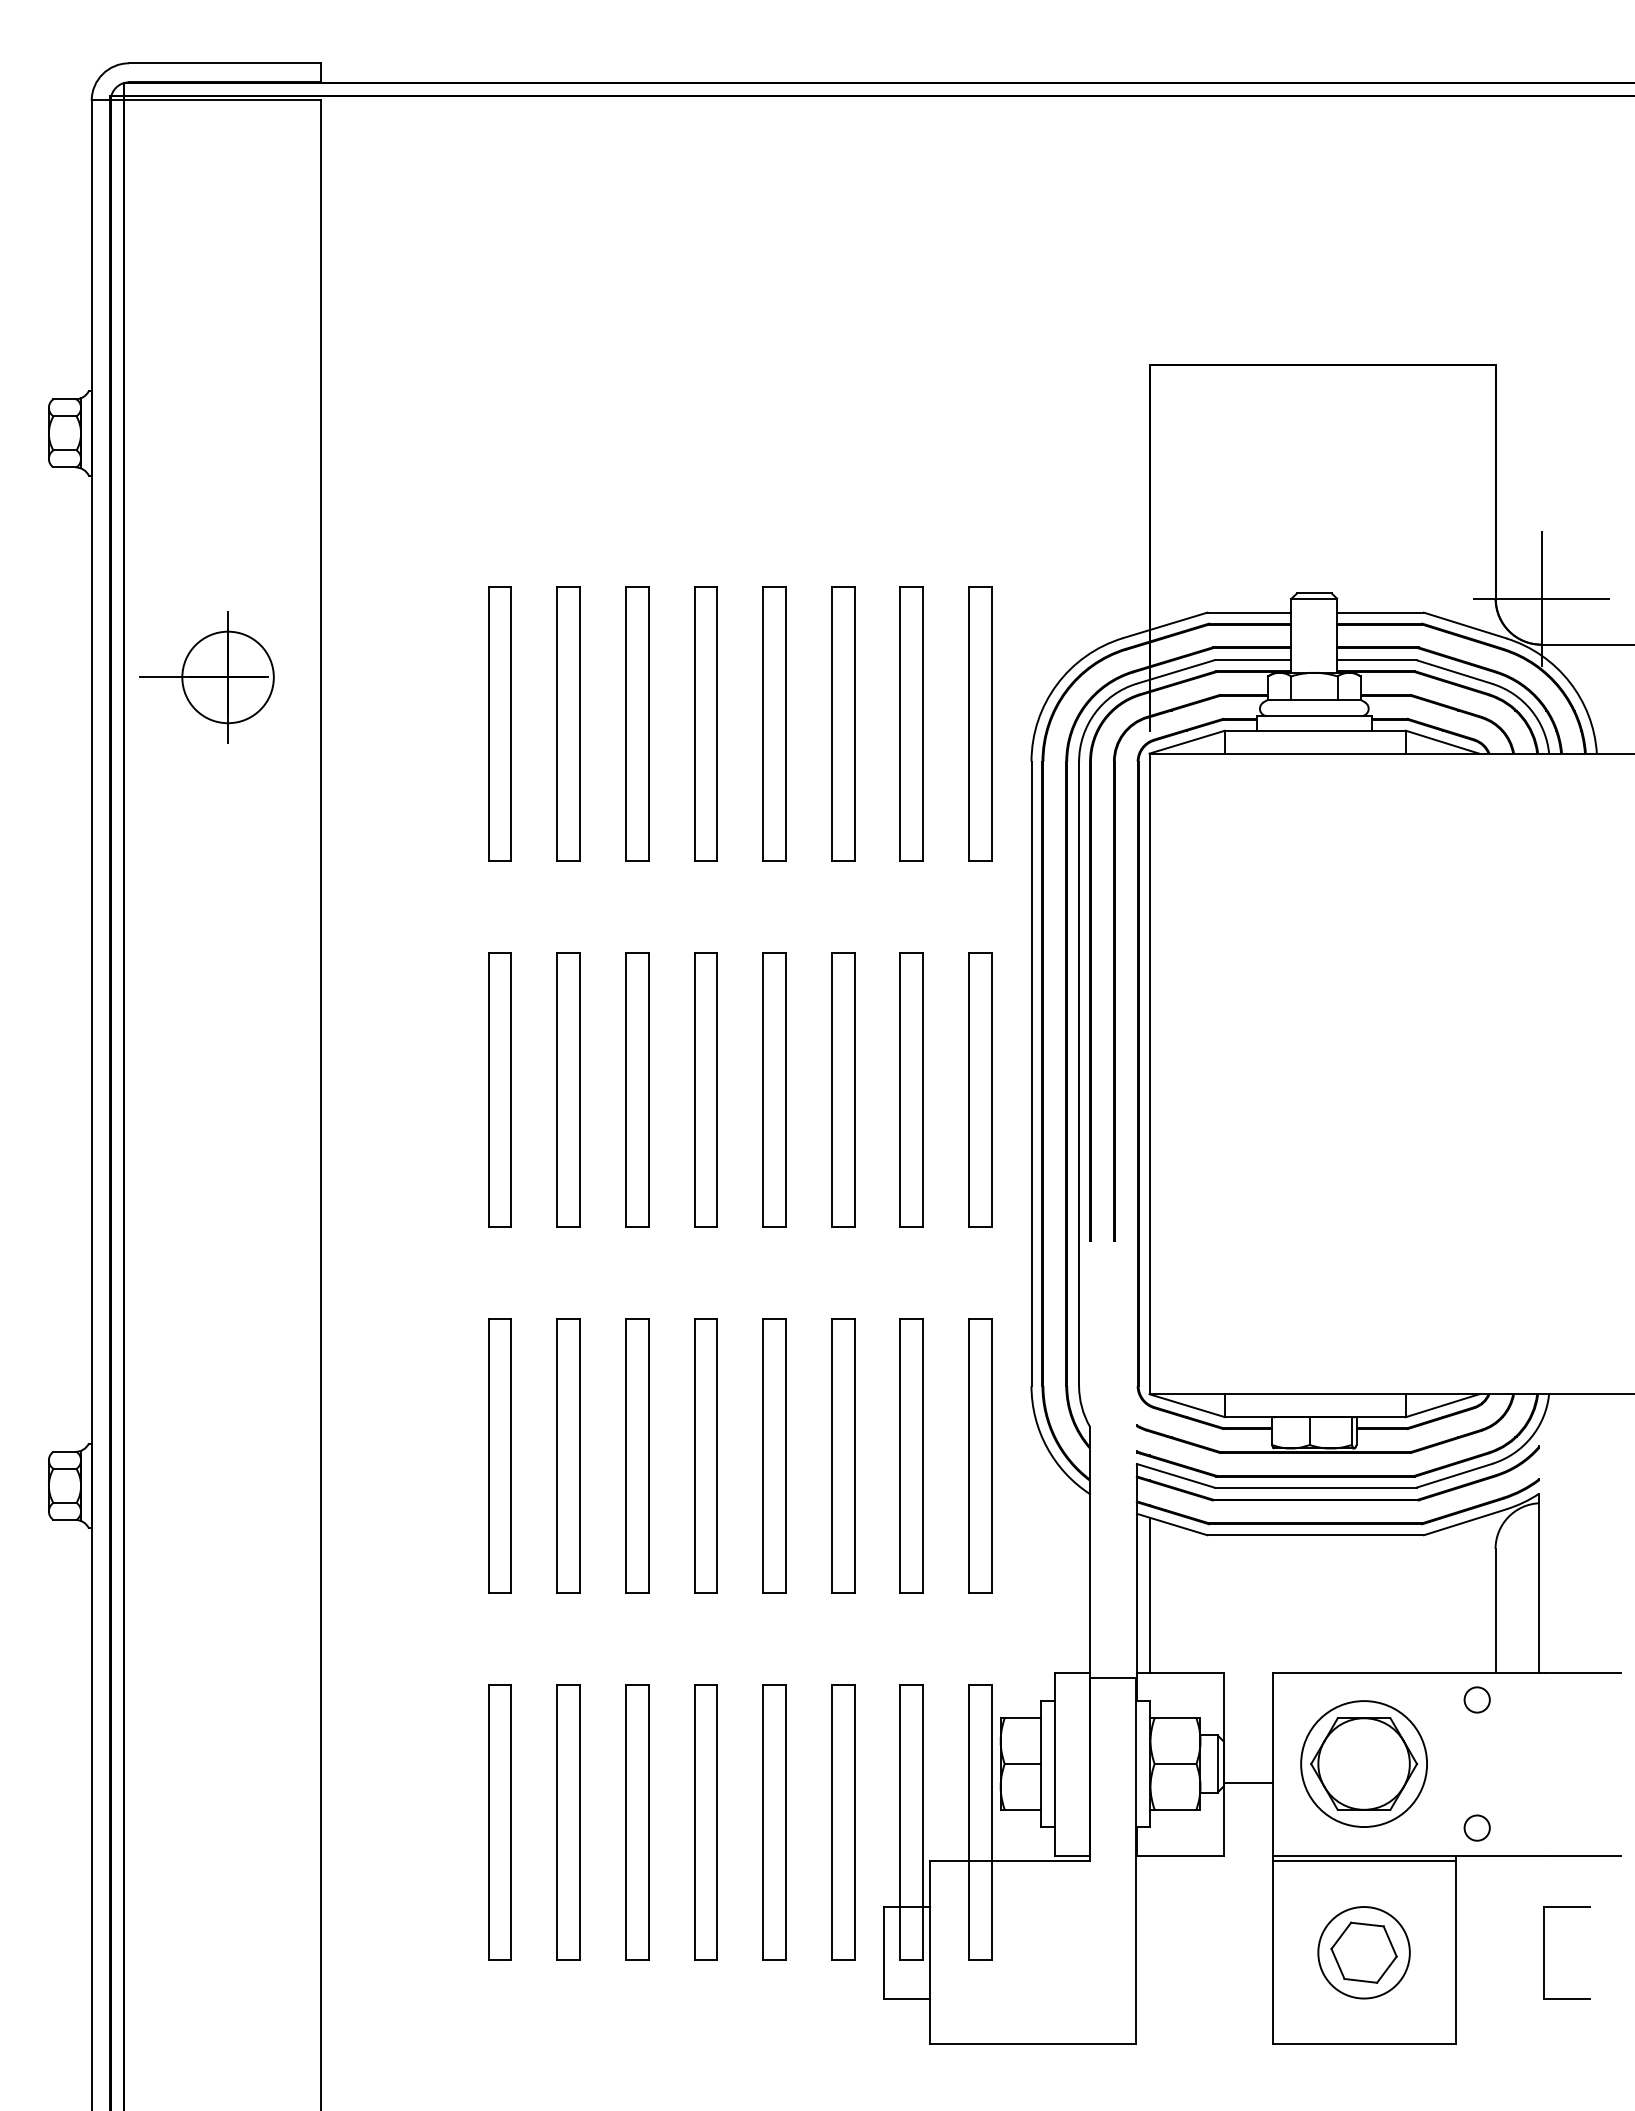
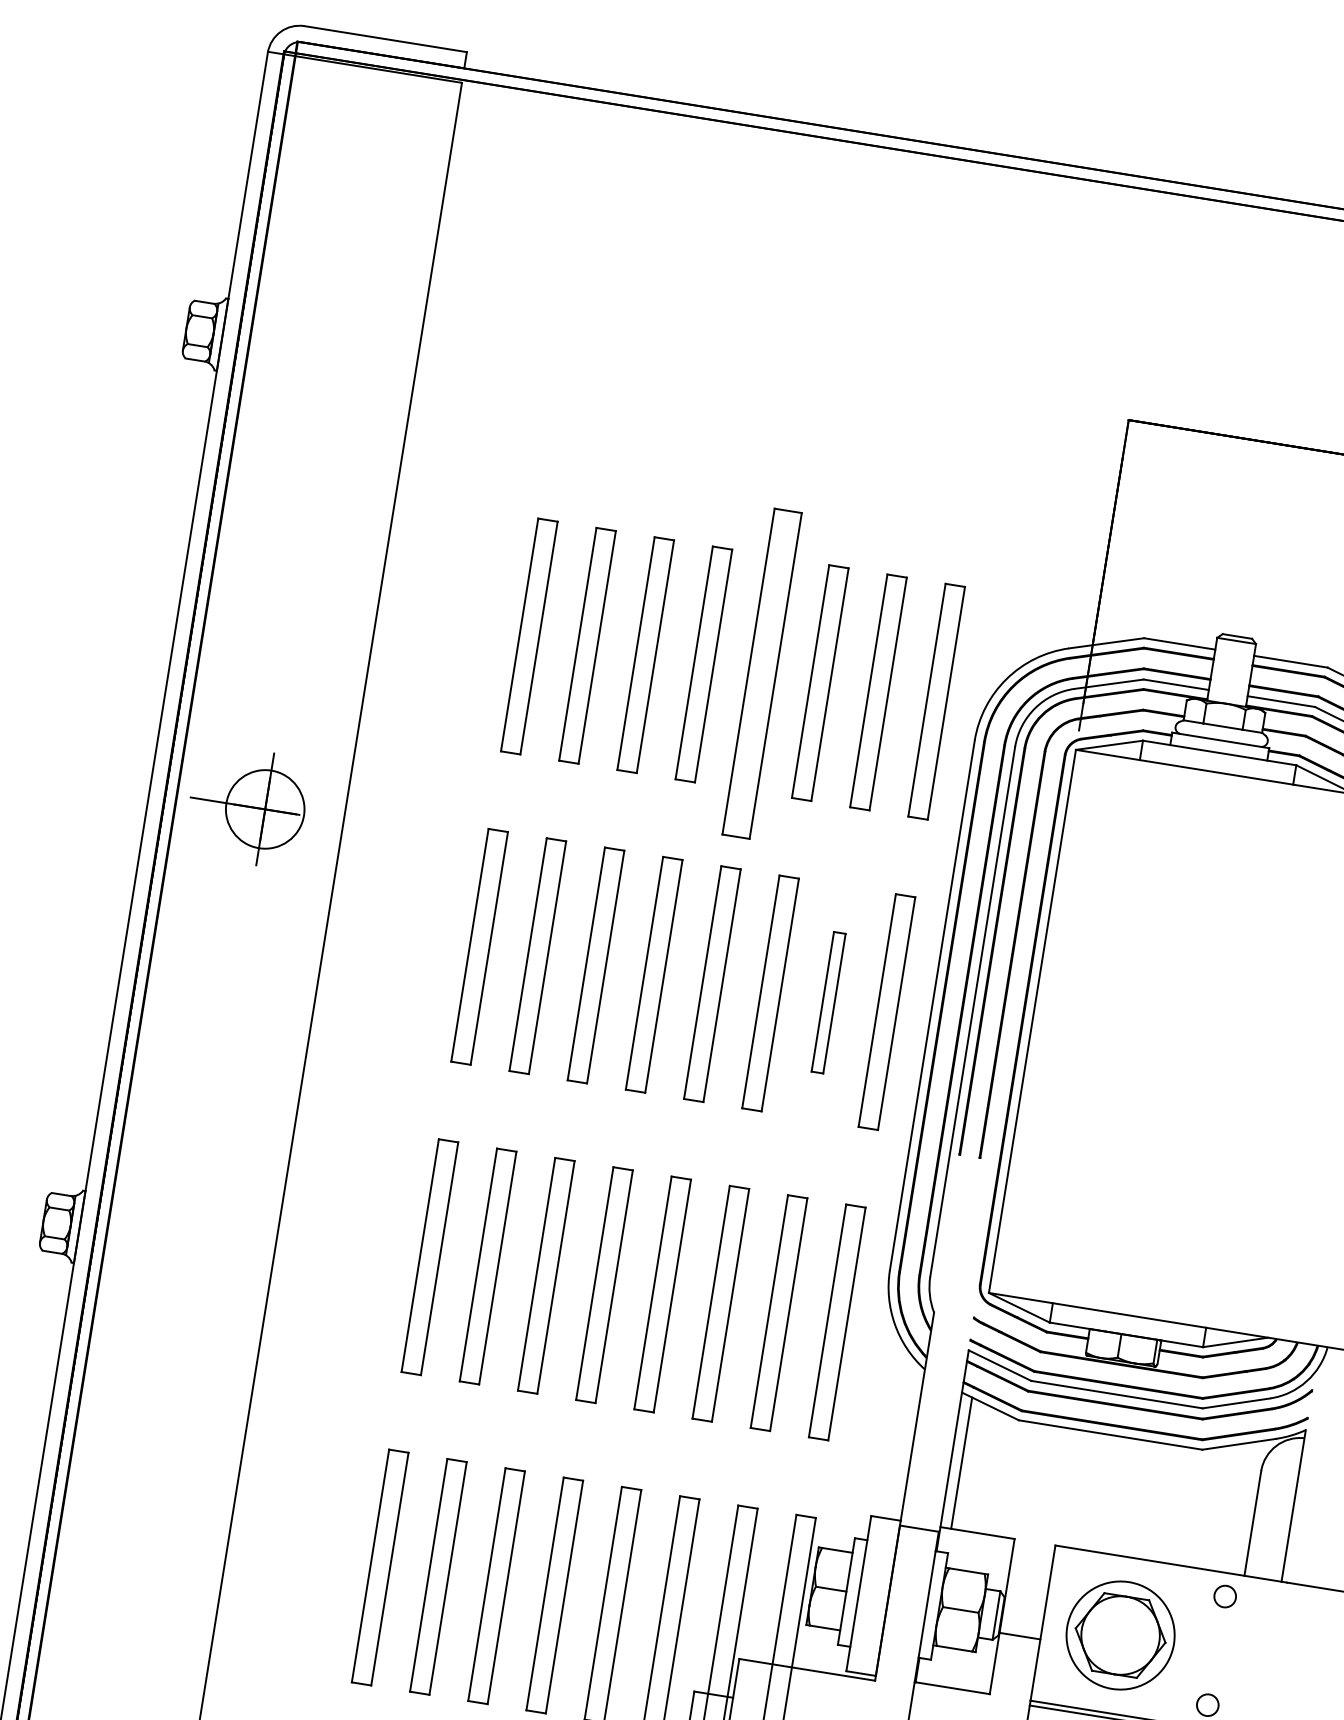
part: (206, 677) -> (246, 806), moved
part: (774, 723) -> (762, 673), size x1.4
part: (911, 1089) -> (828, 1002), size x0.6

